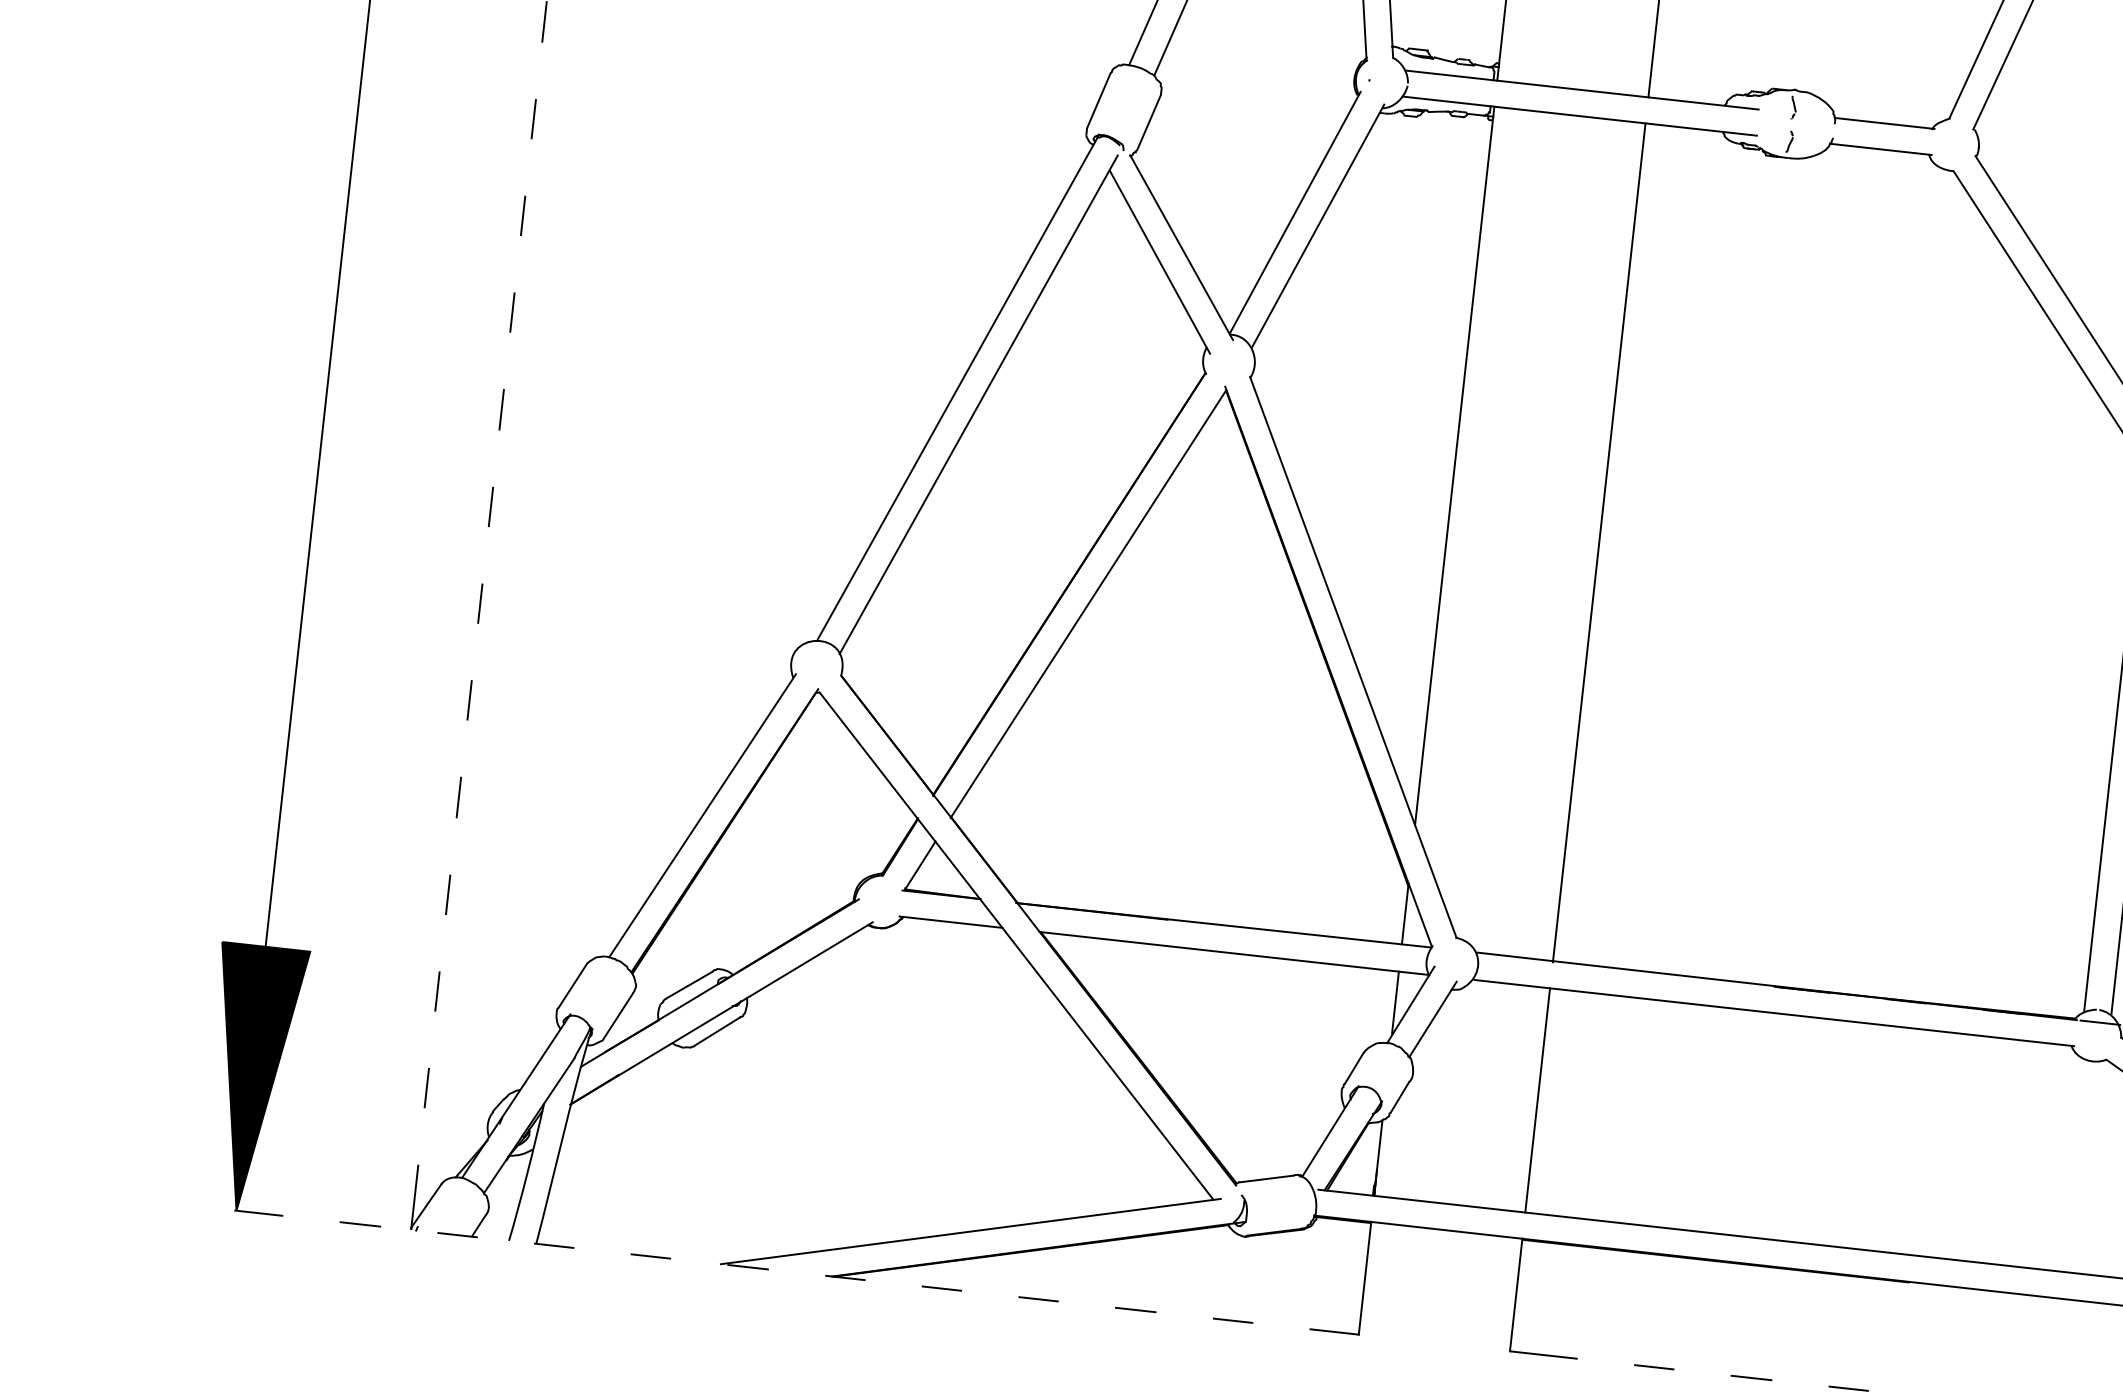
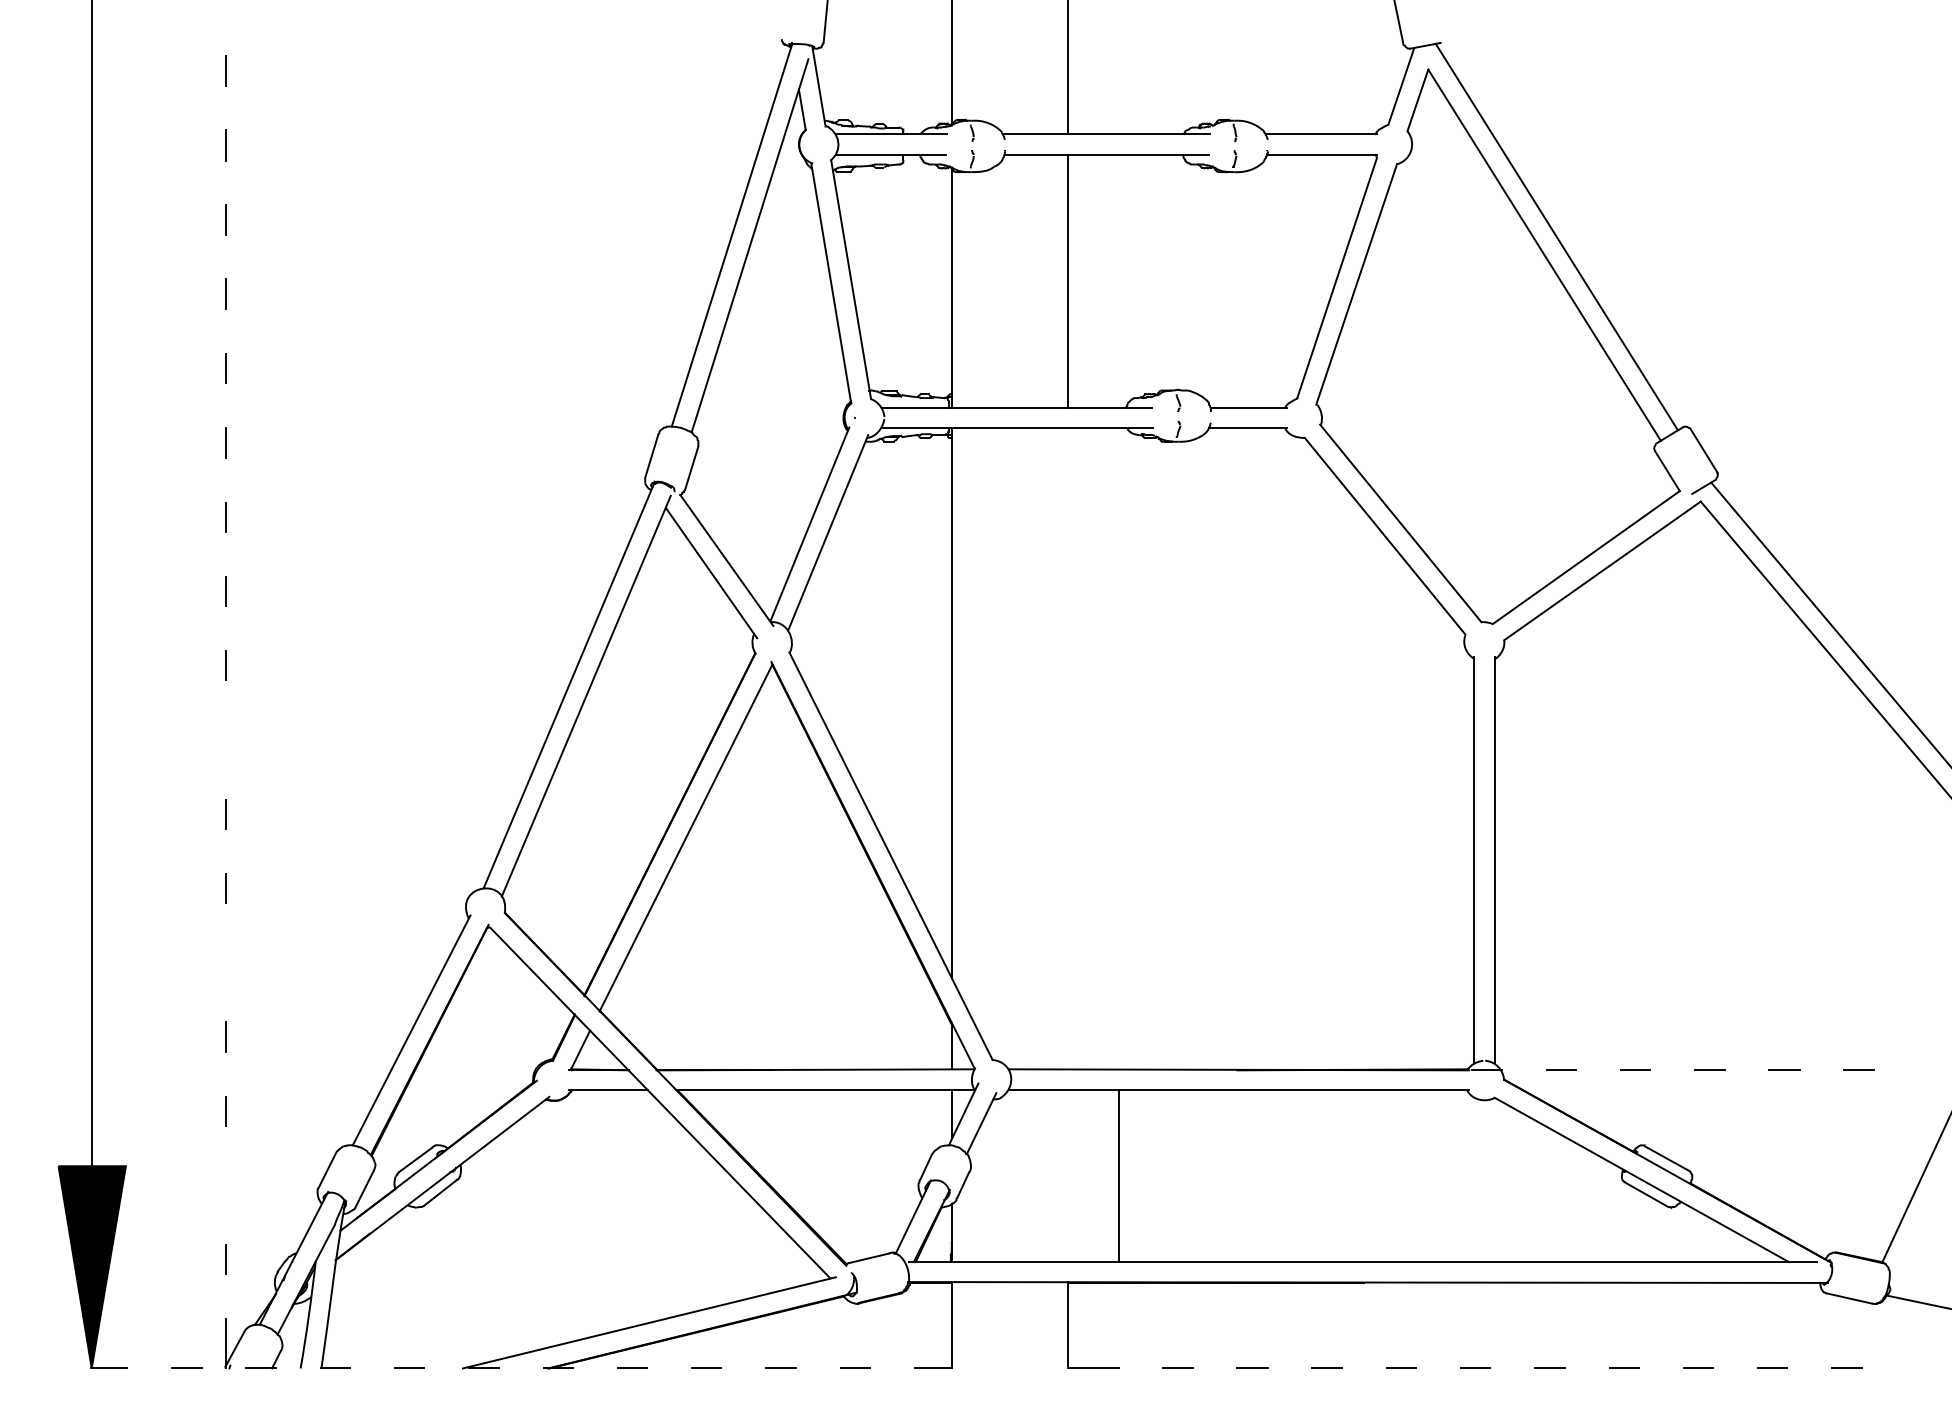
line: (501, 409) -> (225, 739), removed
line: (1599, 542) -> (1067, 748), removed
line: (469, 700) -> (225, 962), removed
line: (437, 991) -> (225, 1185), removed
line: (1537, 1100) -> (1118, 1176), moved

